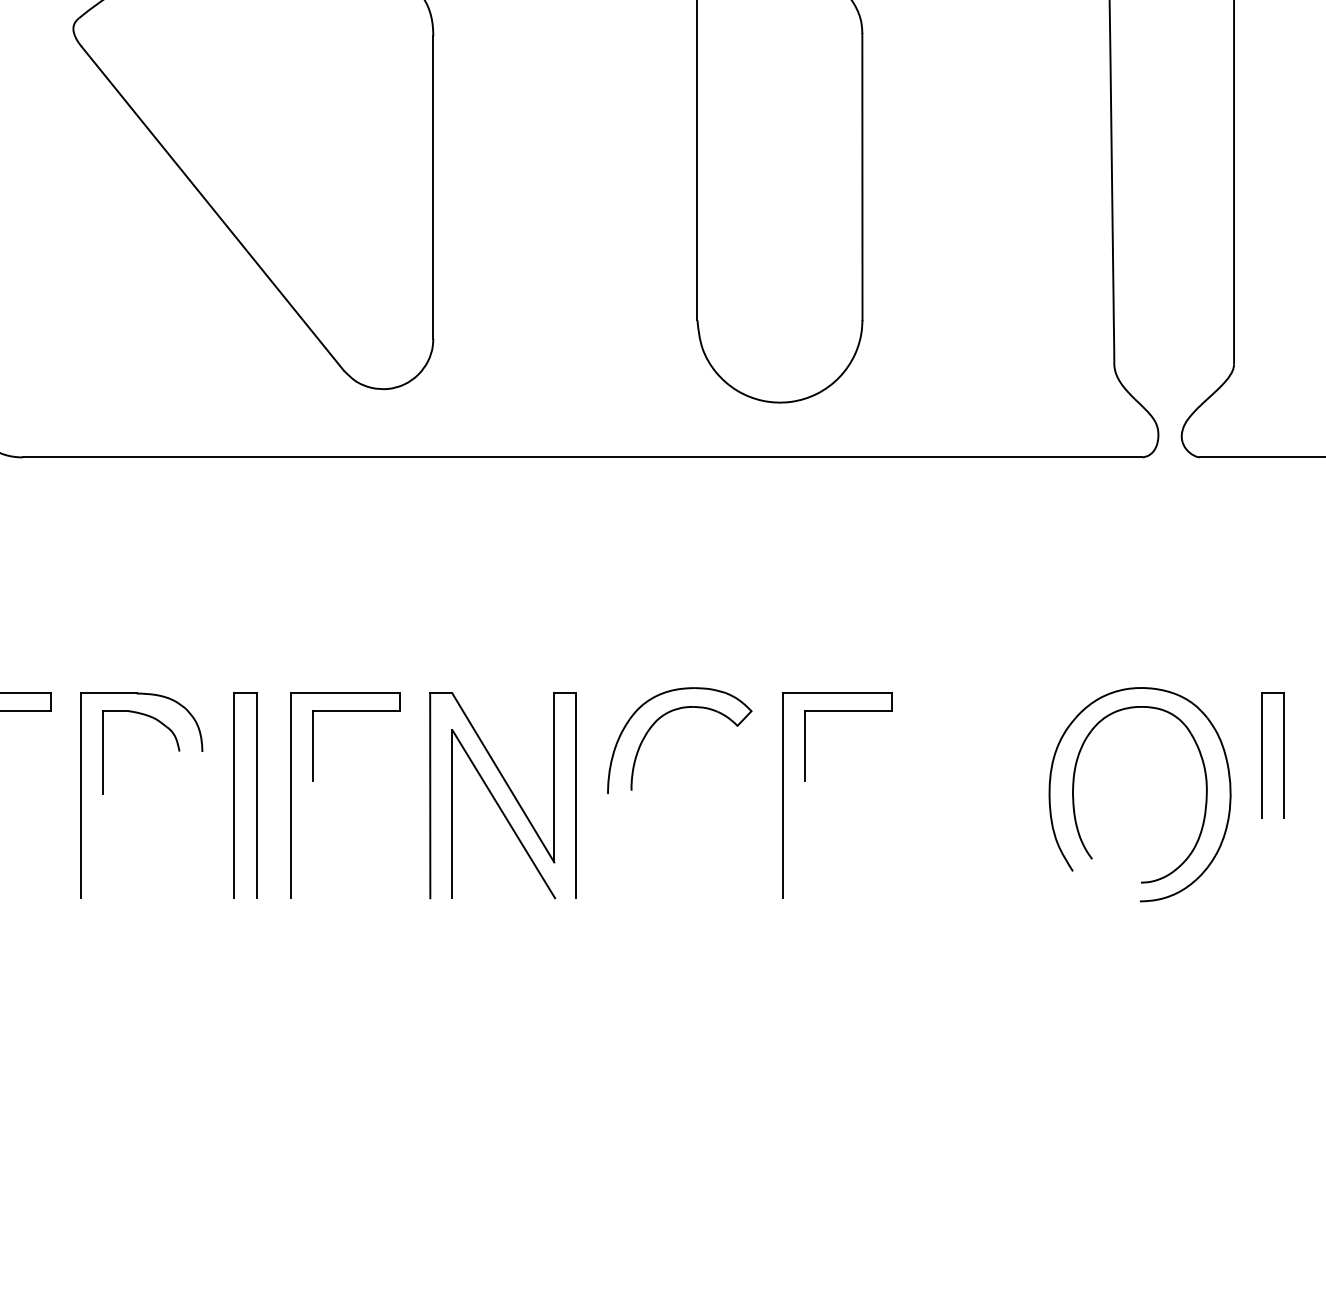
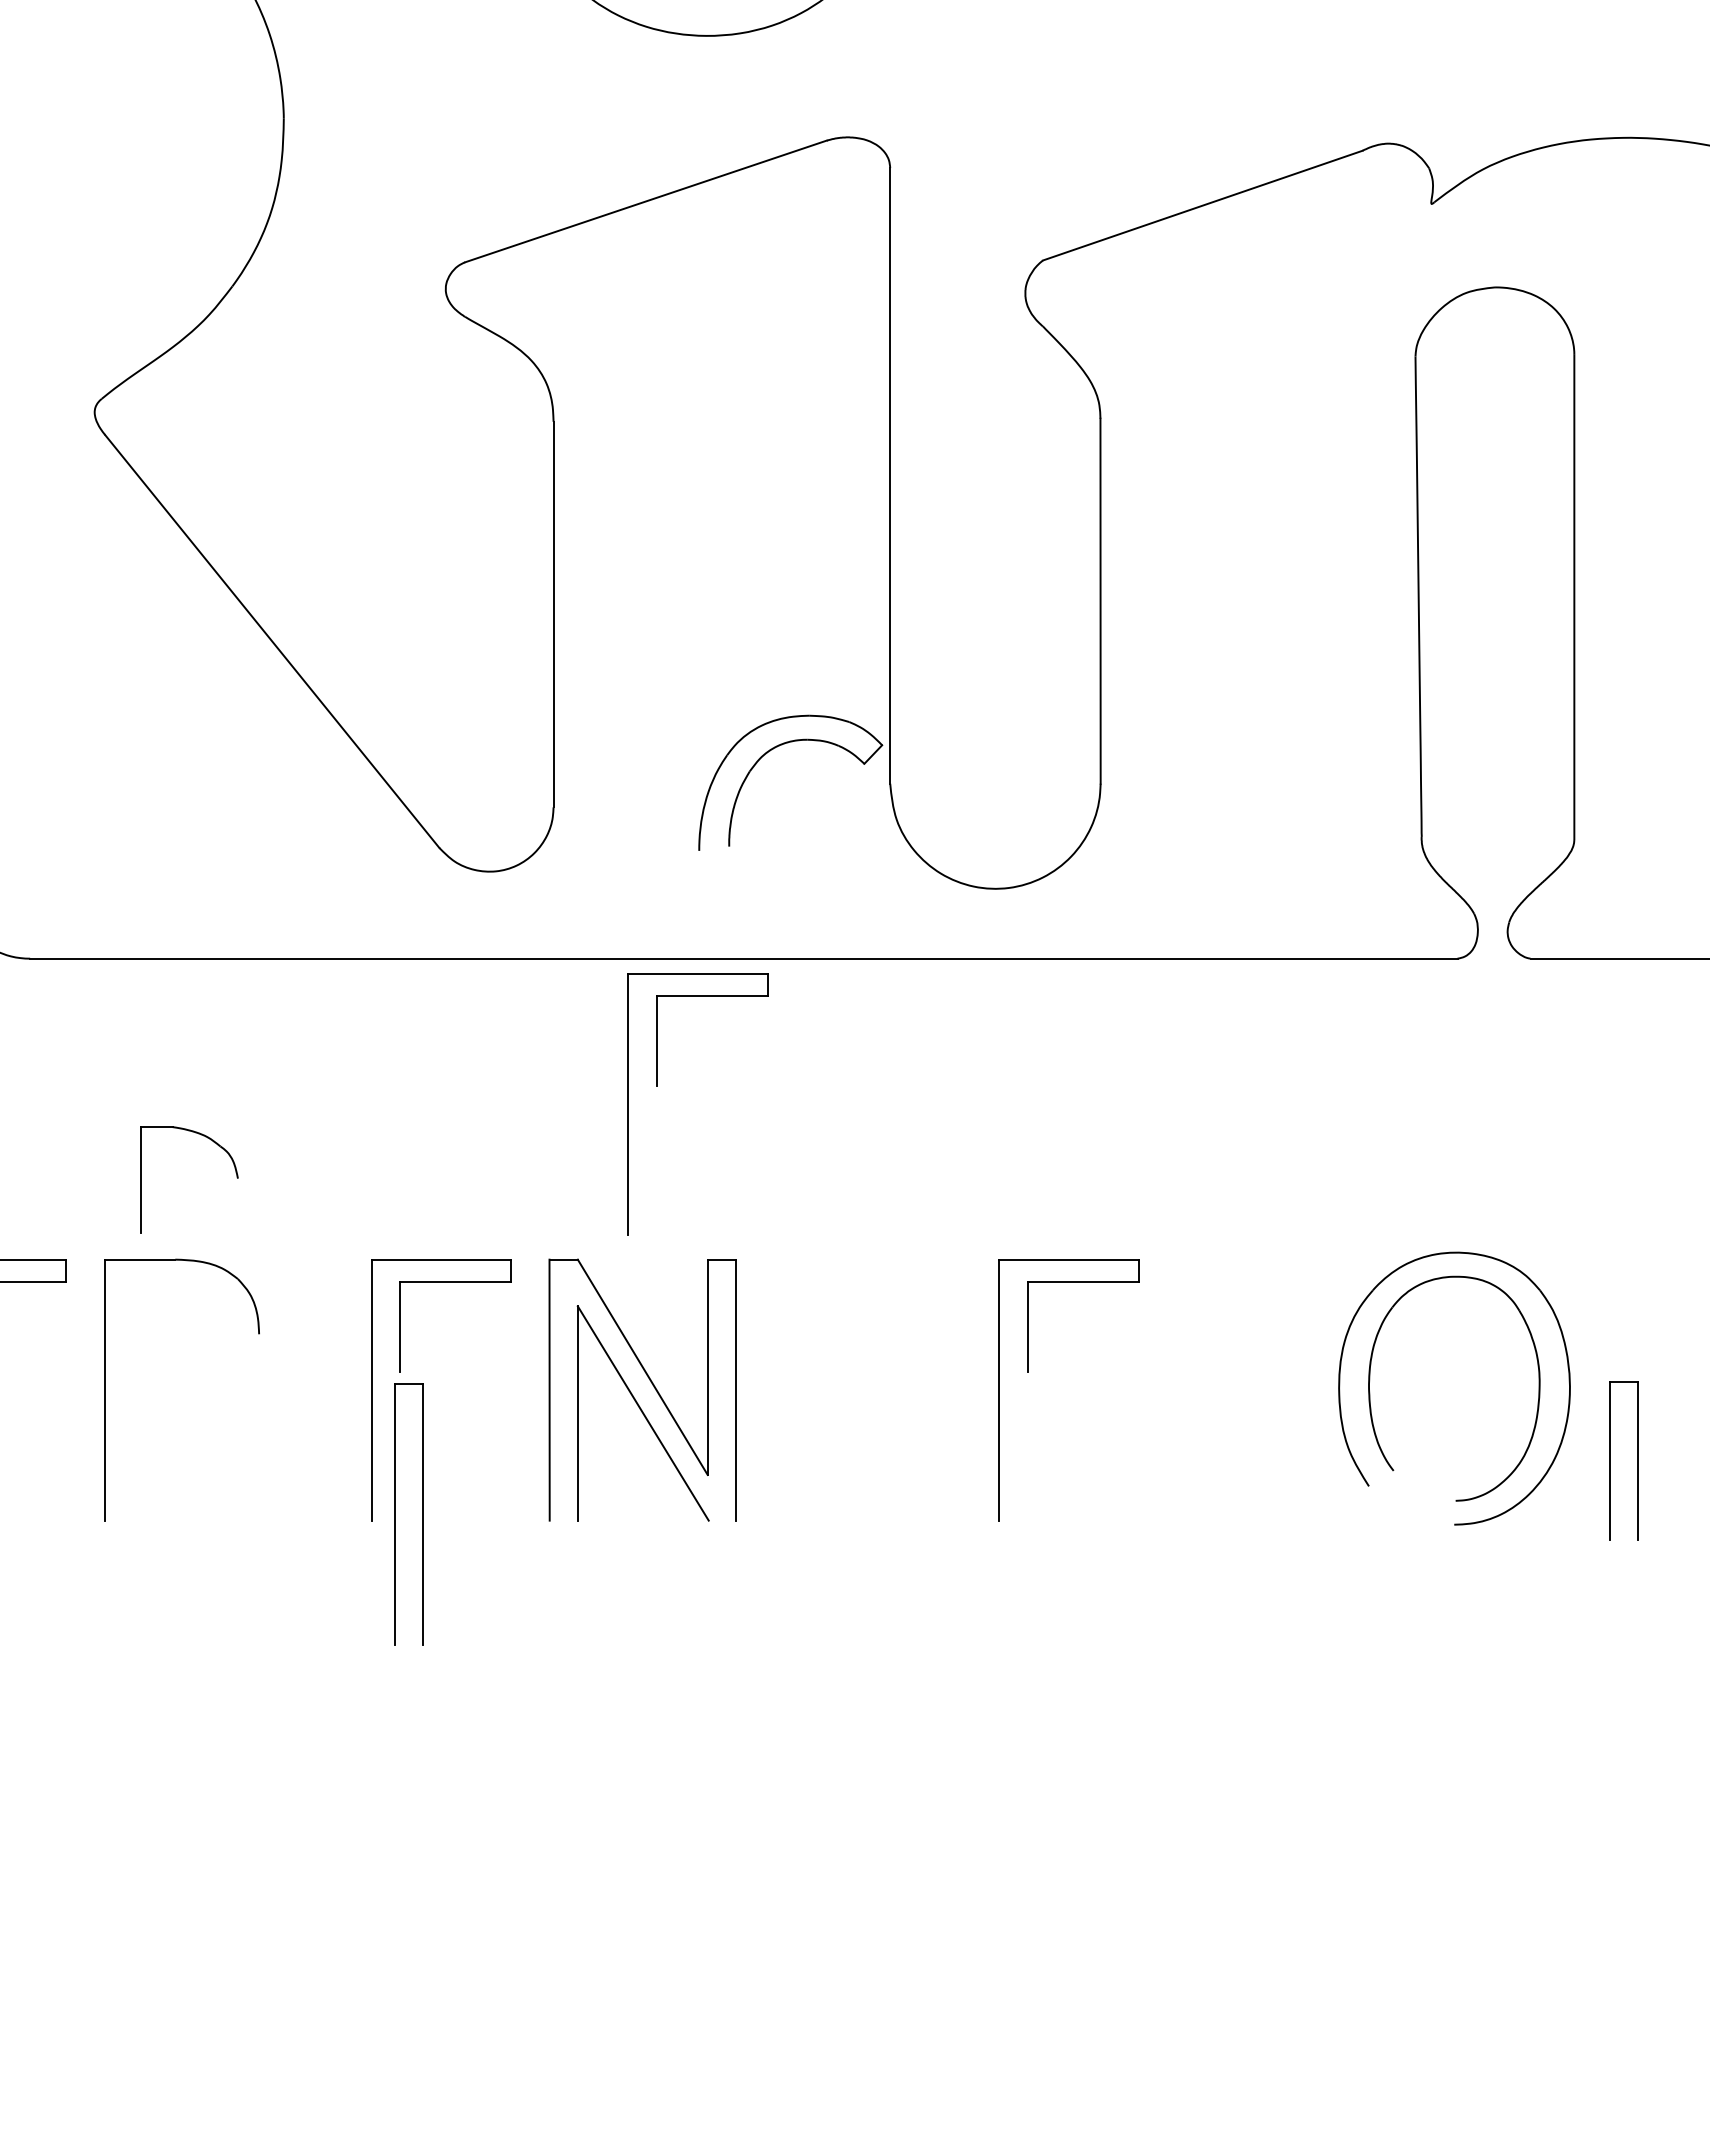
part: (514, 557) -> (657, 1086), added
part: (660, 718) -> (766, 754), moved
part: (164, 726) -> (218, 1146), moved
part: (1262, 755) -> (1610, 1460), moved
part: (234, 796) -> (395, 1514), moved

